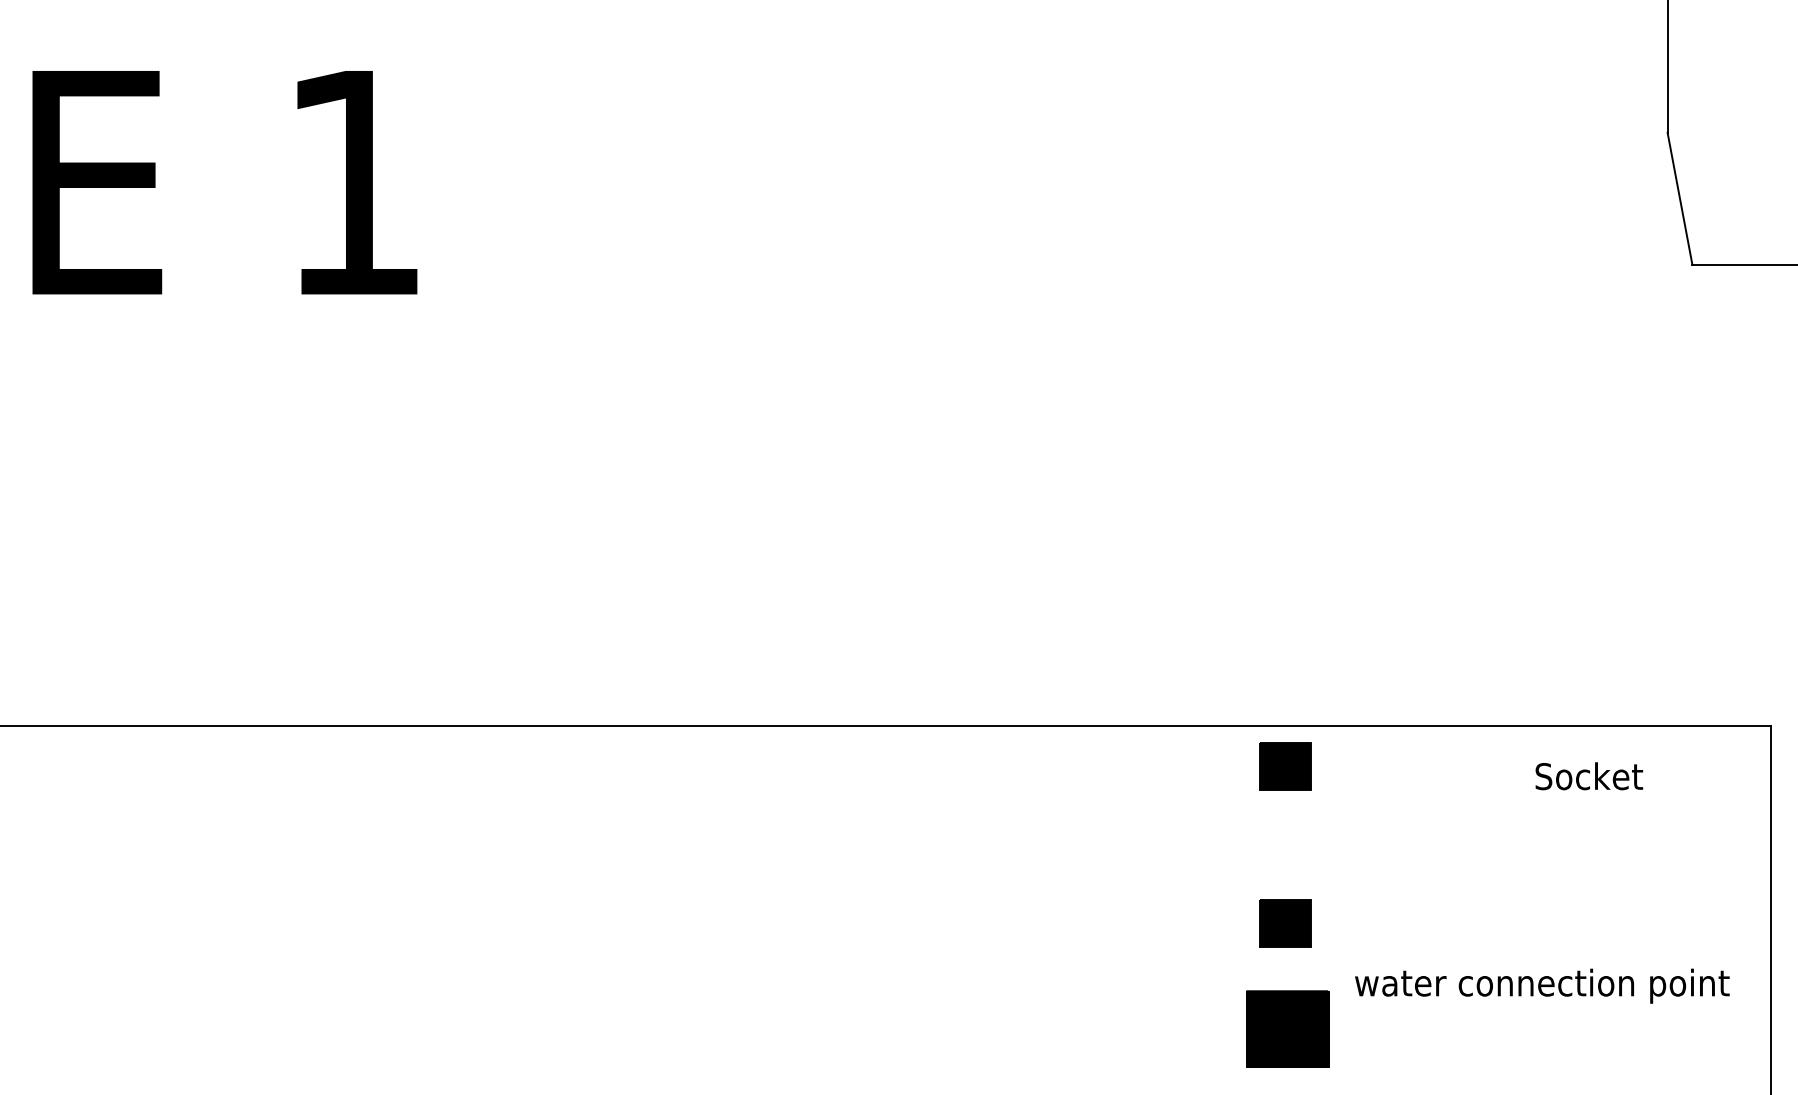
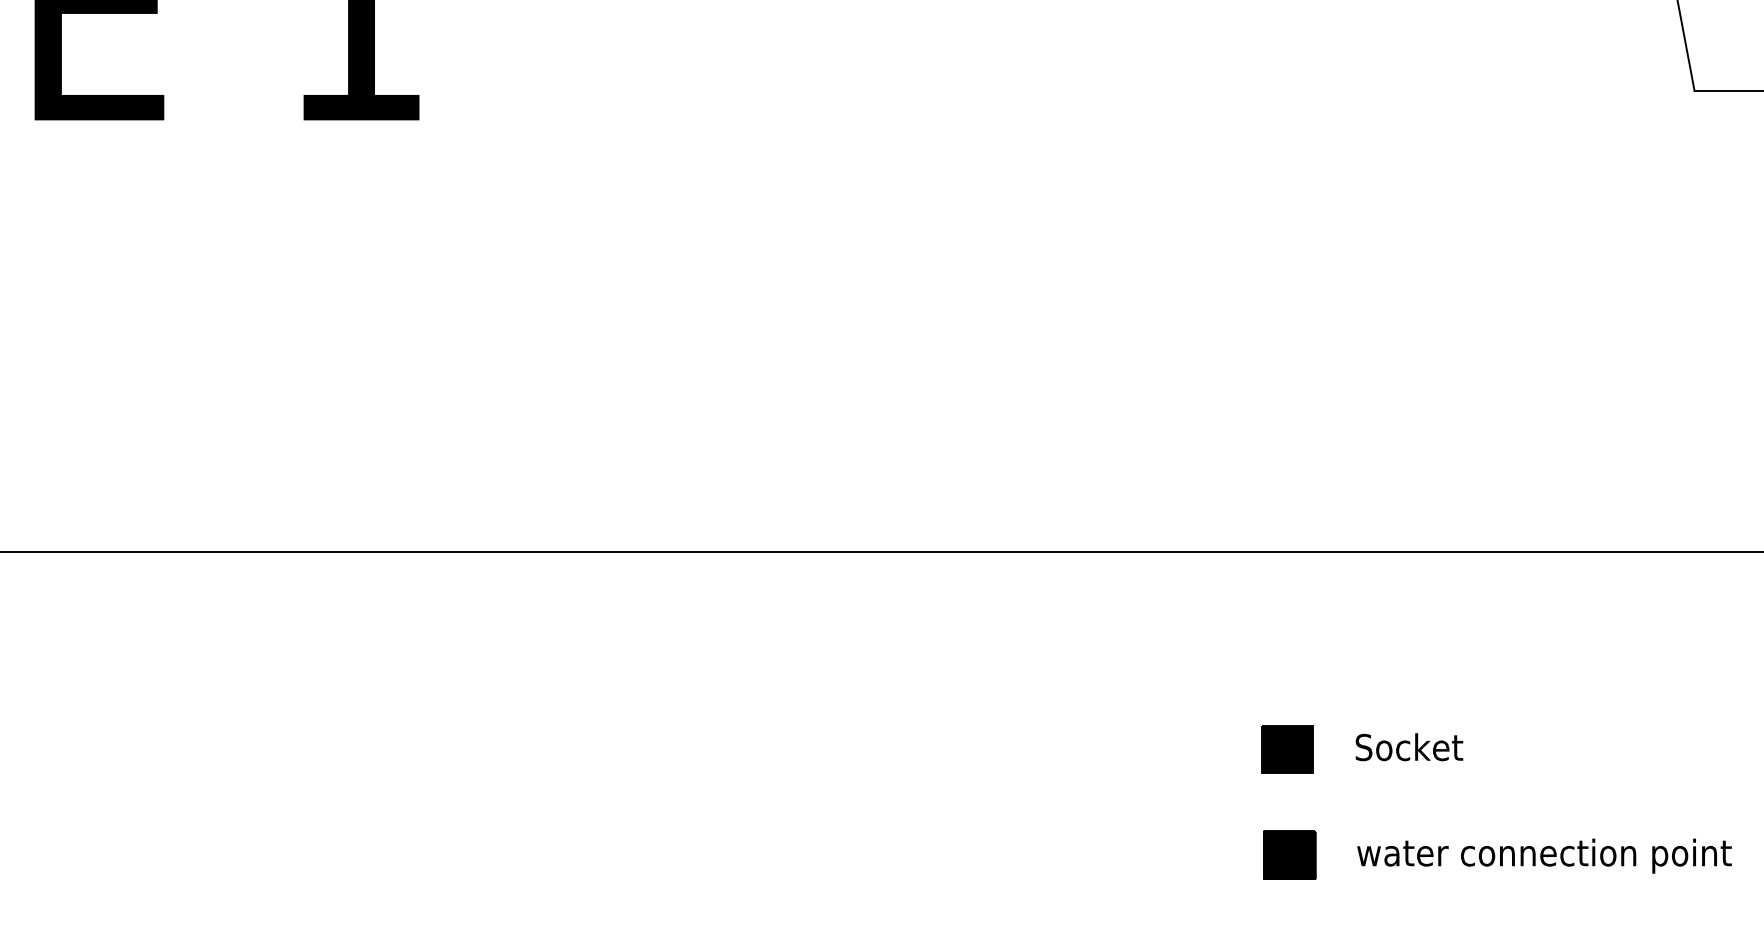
part: (1285, 766) -> (1287, 592), removed
text: (1589, 776) -> (1409, 747), moved
text: (1542, 985) -> (1544, 855), moved
part: (1287, 1028) -> (1289, 854), size x0.62

